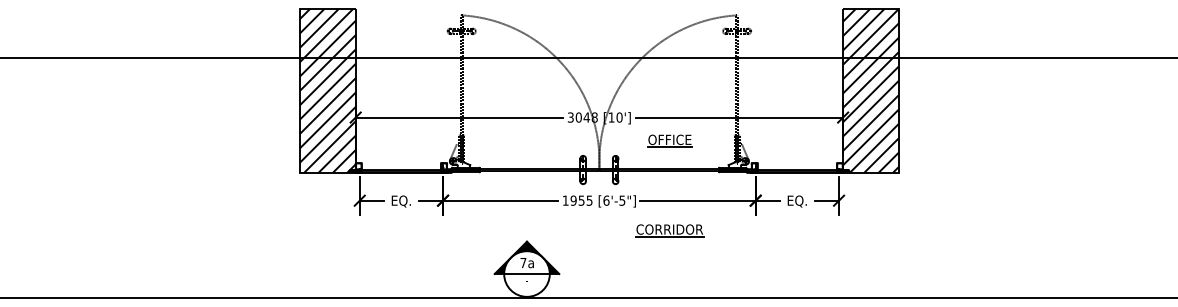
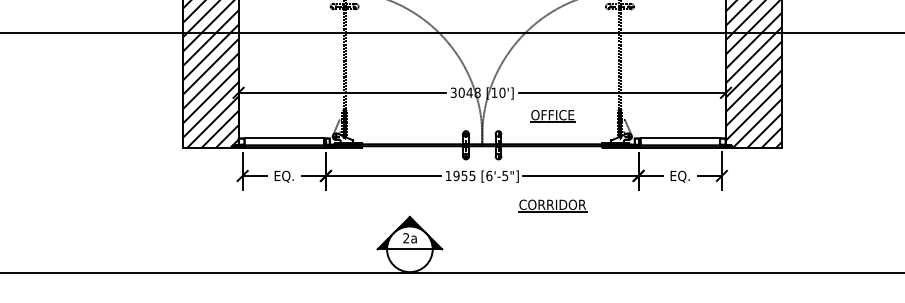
line: (401, 163) -> (284, 138), added
line: (797, 163) -> (680, 138), added
text: (523, 262) -> (406, 237), 7a -> 2a

